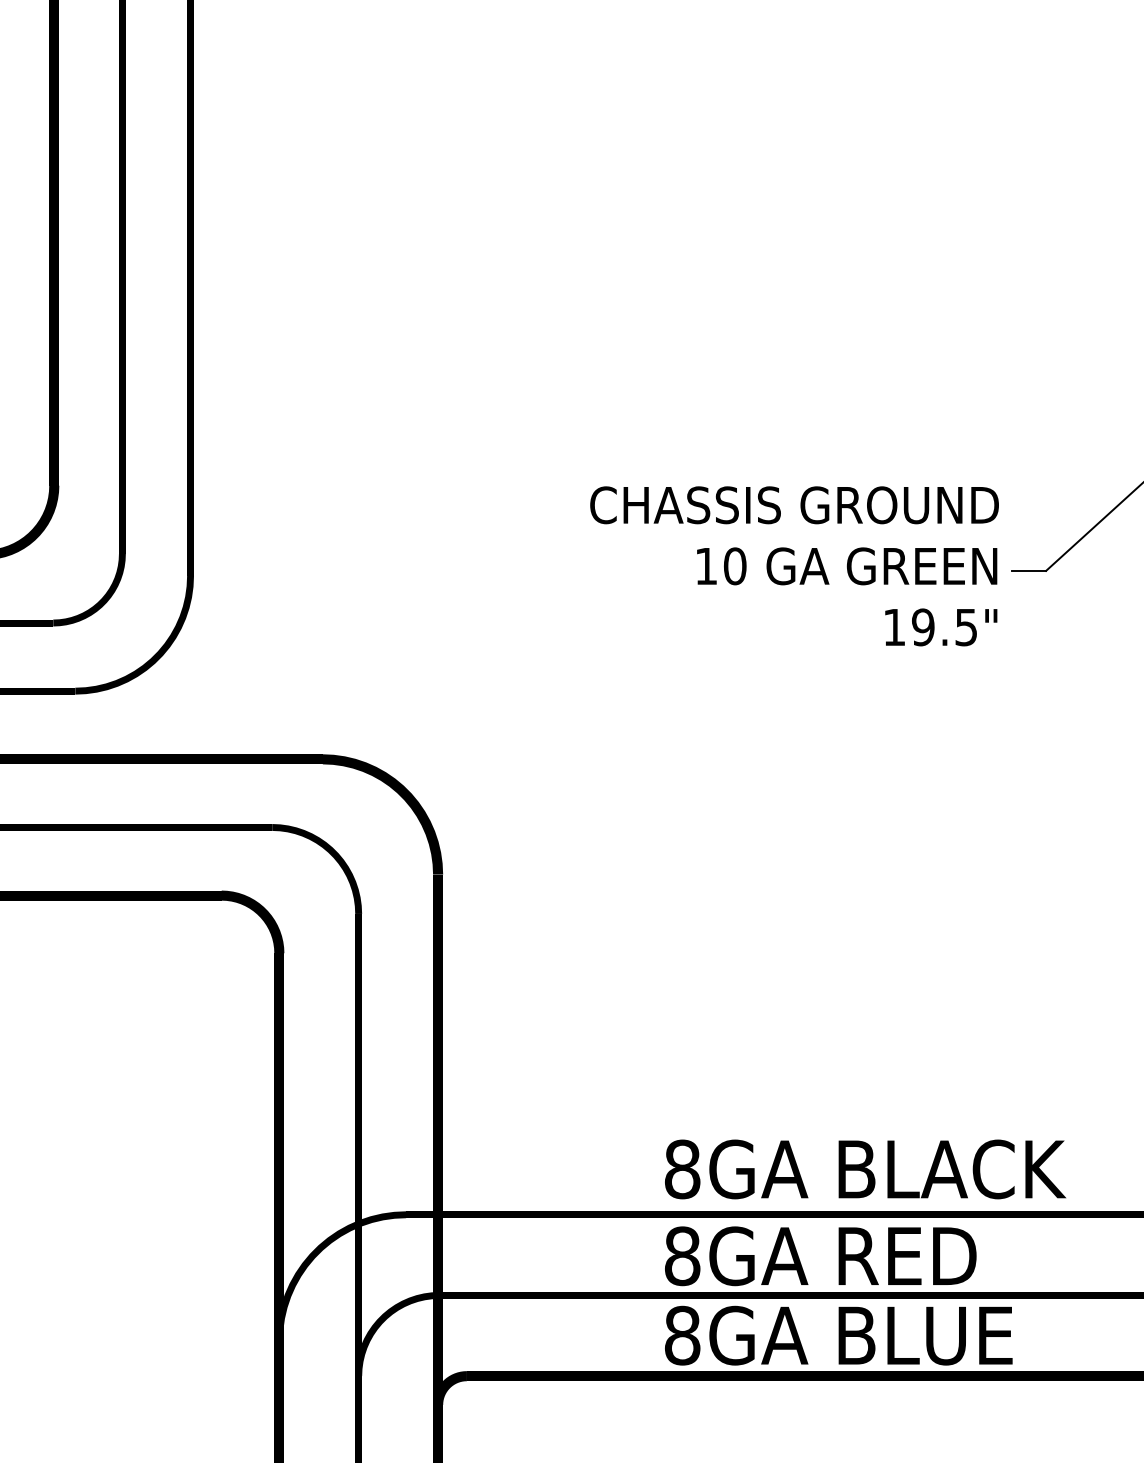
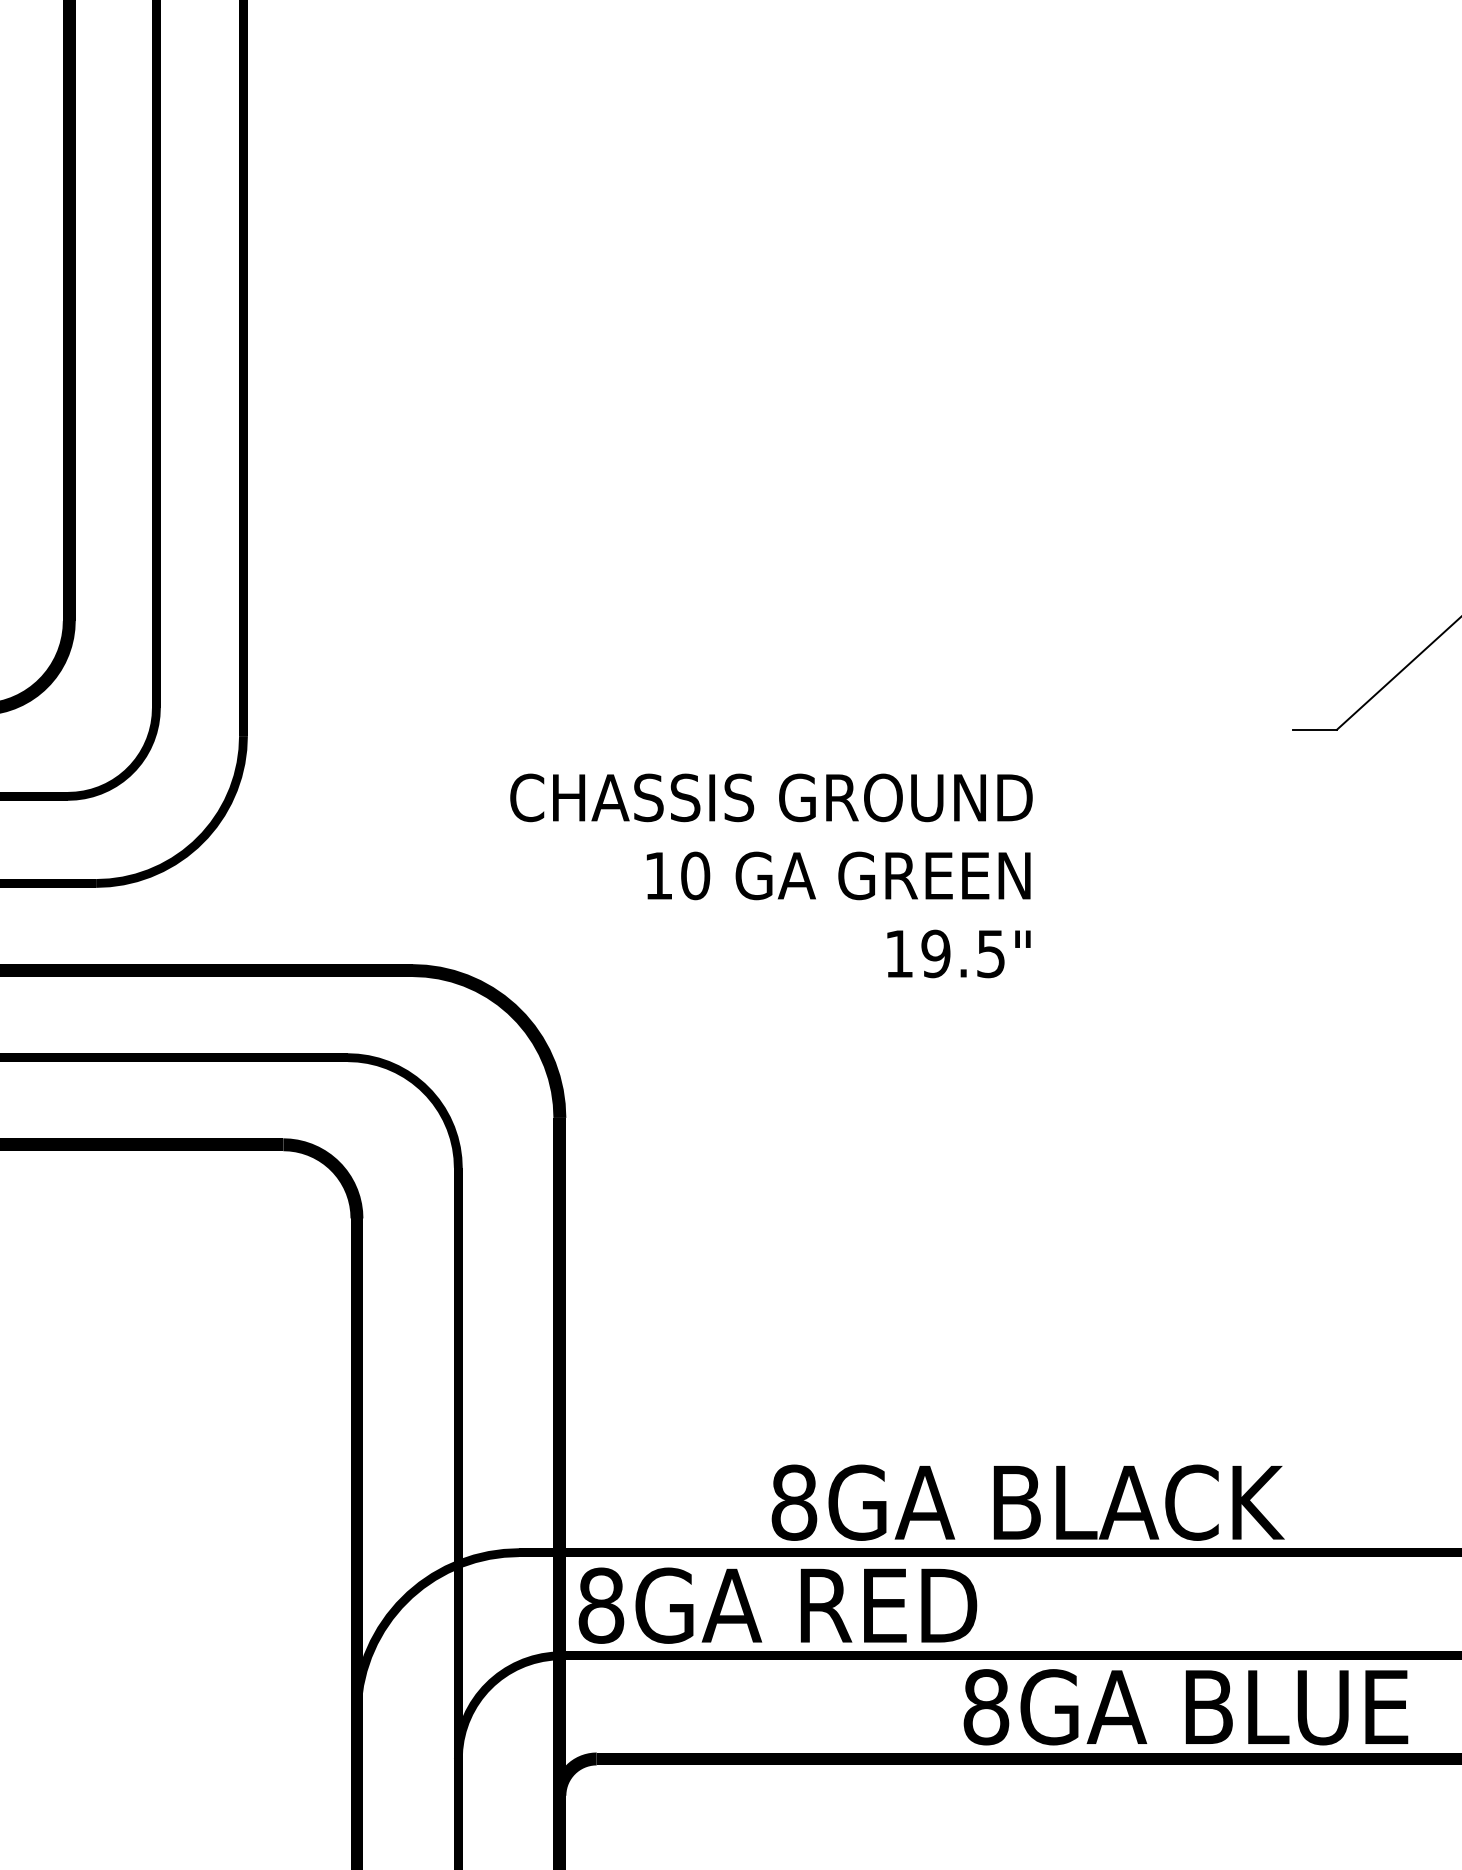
text: (794, 566) -> (771, 875), moved
text: (865, 1169) -> (1027, 1502), moved
text: (820, 1256) -> (777, 1605), moved
text: (838, 1335) -> (1185, 1707), moved

